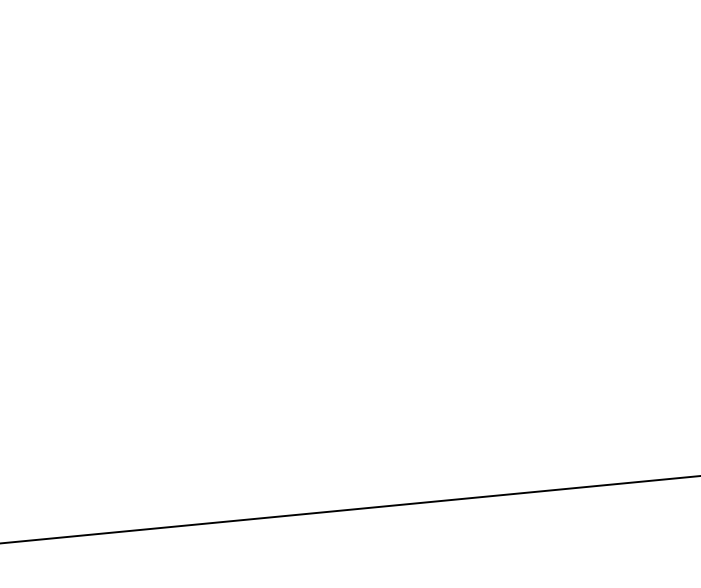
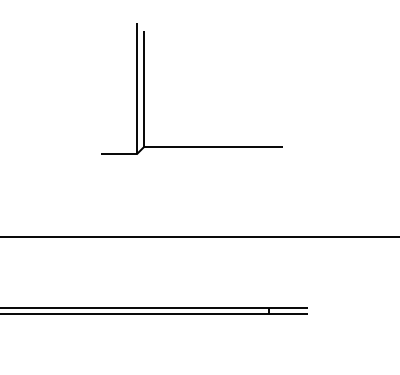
part: (328, 213) -> (144, 88), added

